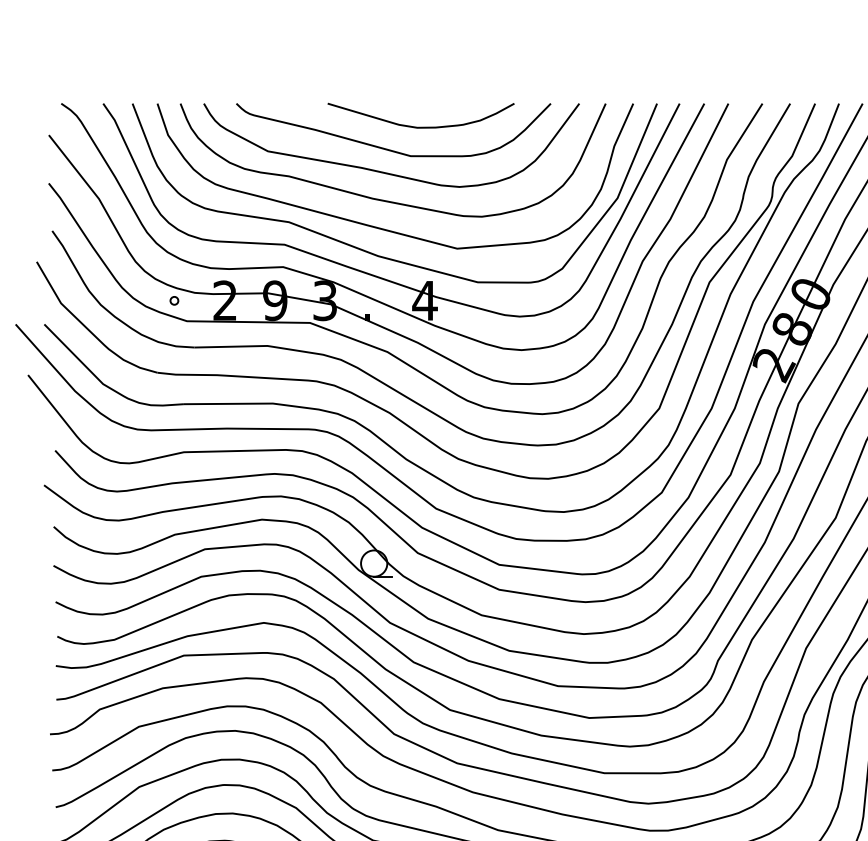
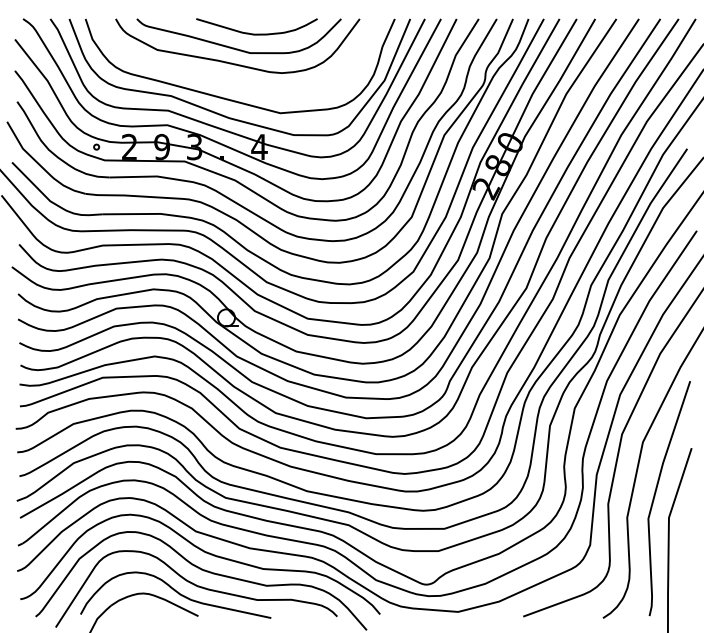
curve: (388, 199) -> (235, 81), removed

